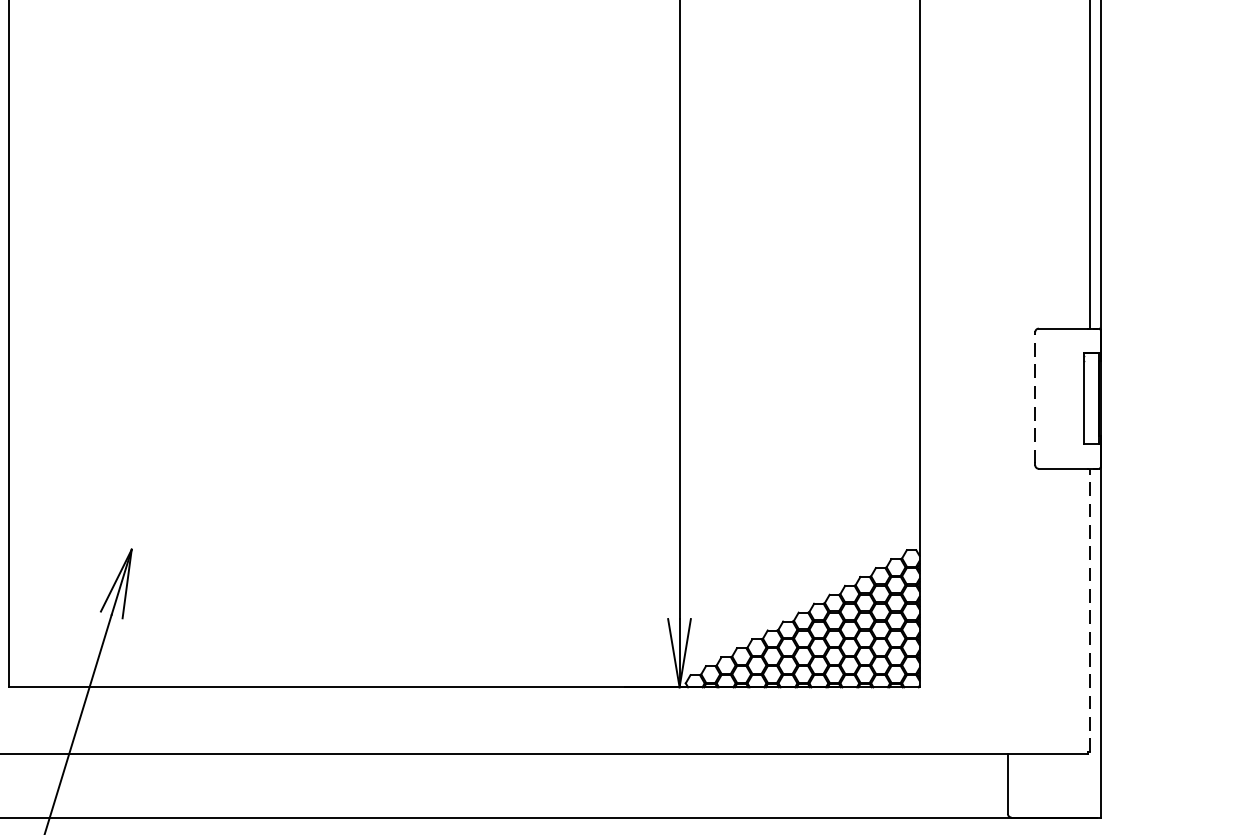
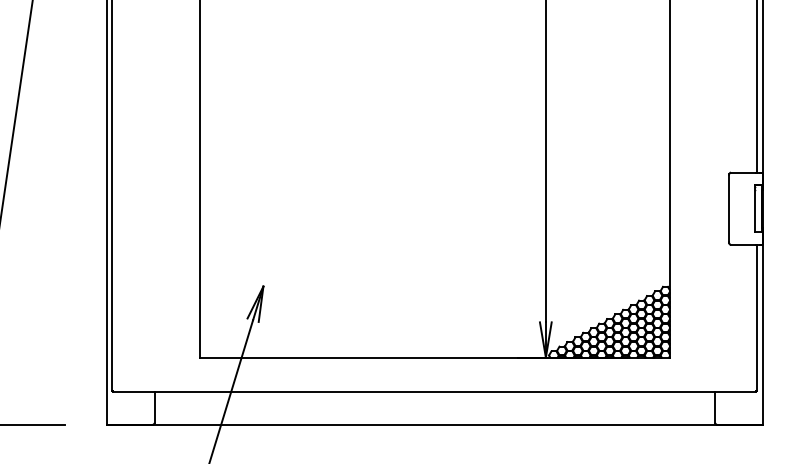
line: (1035, 398) -> (729, 208), dashed -> solid
line: (1090, 609) -> (757, 317), dashed -> solid

